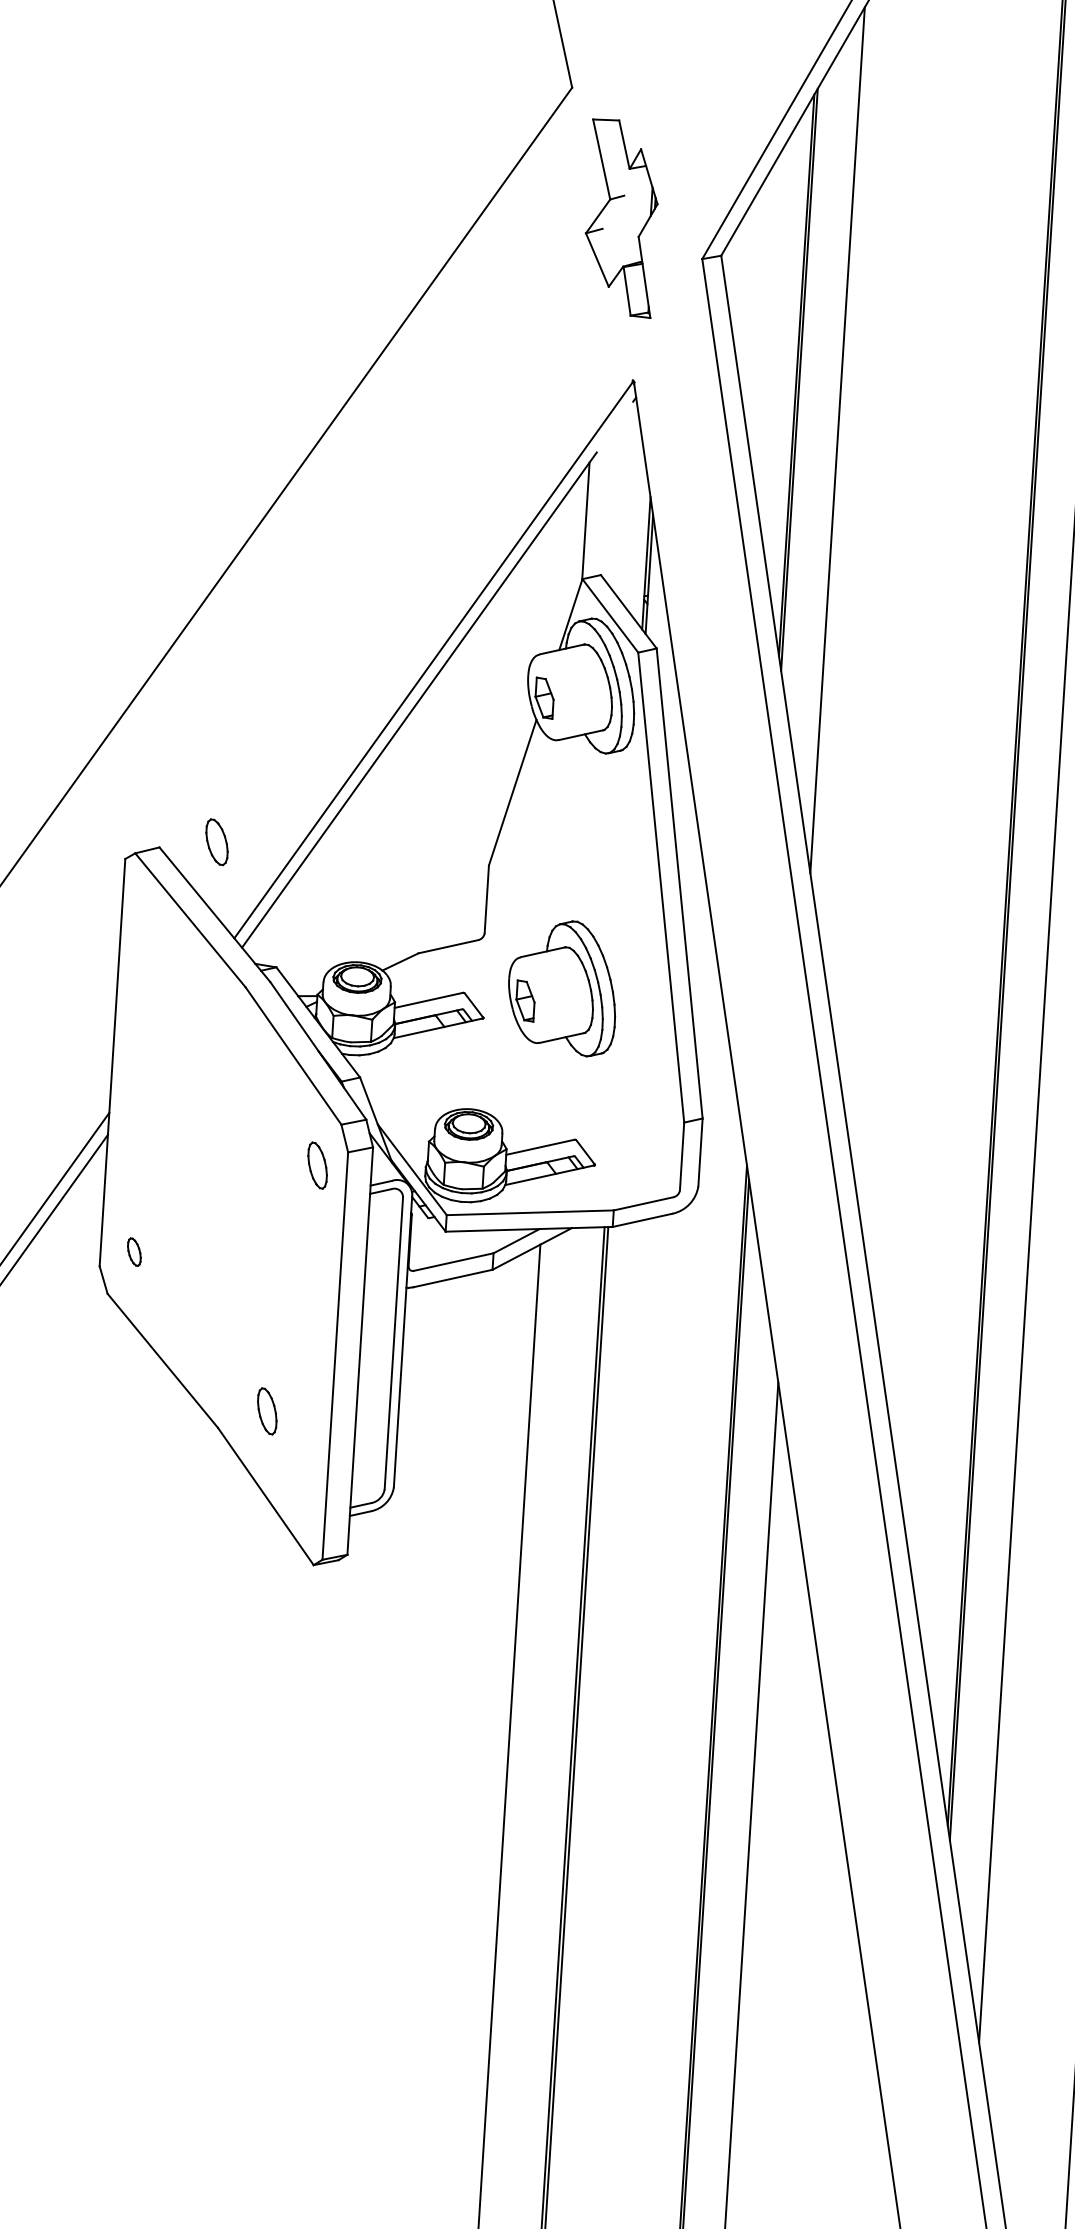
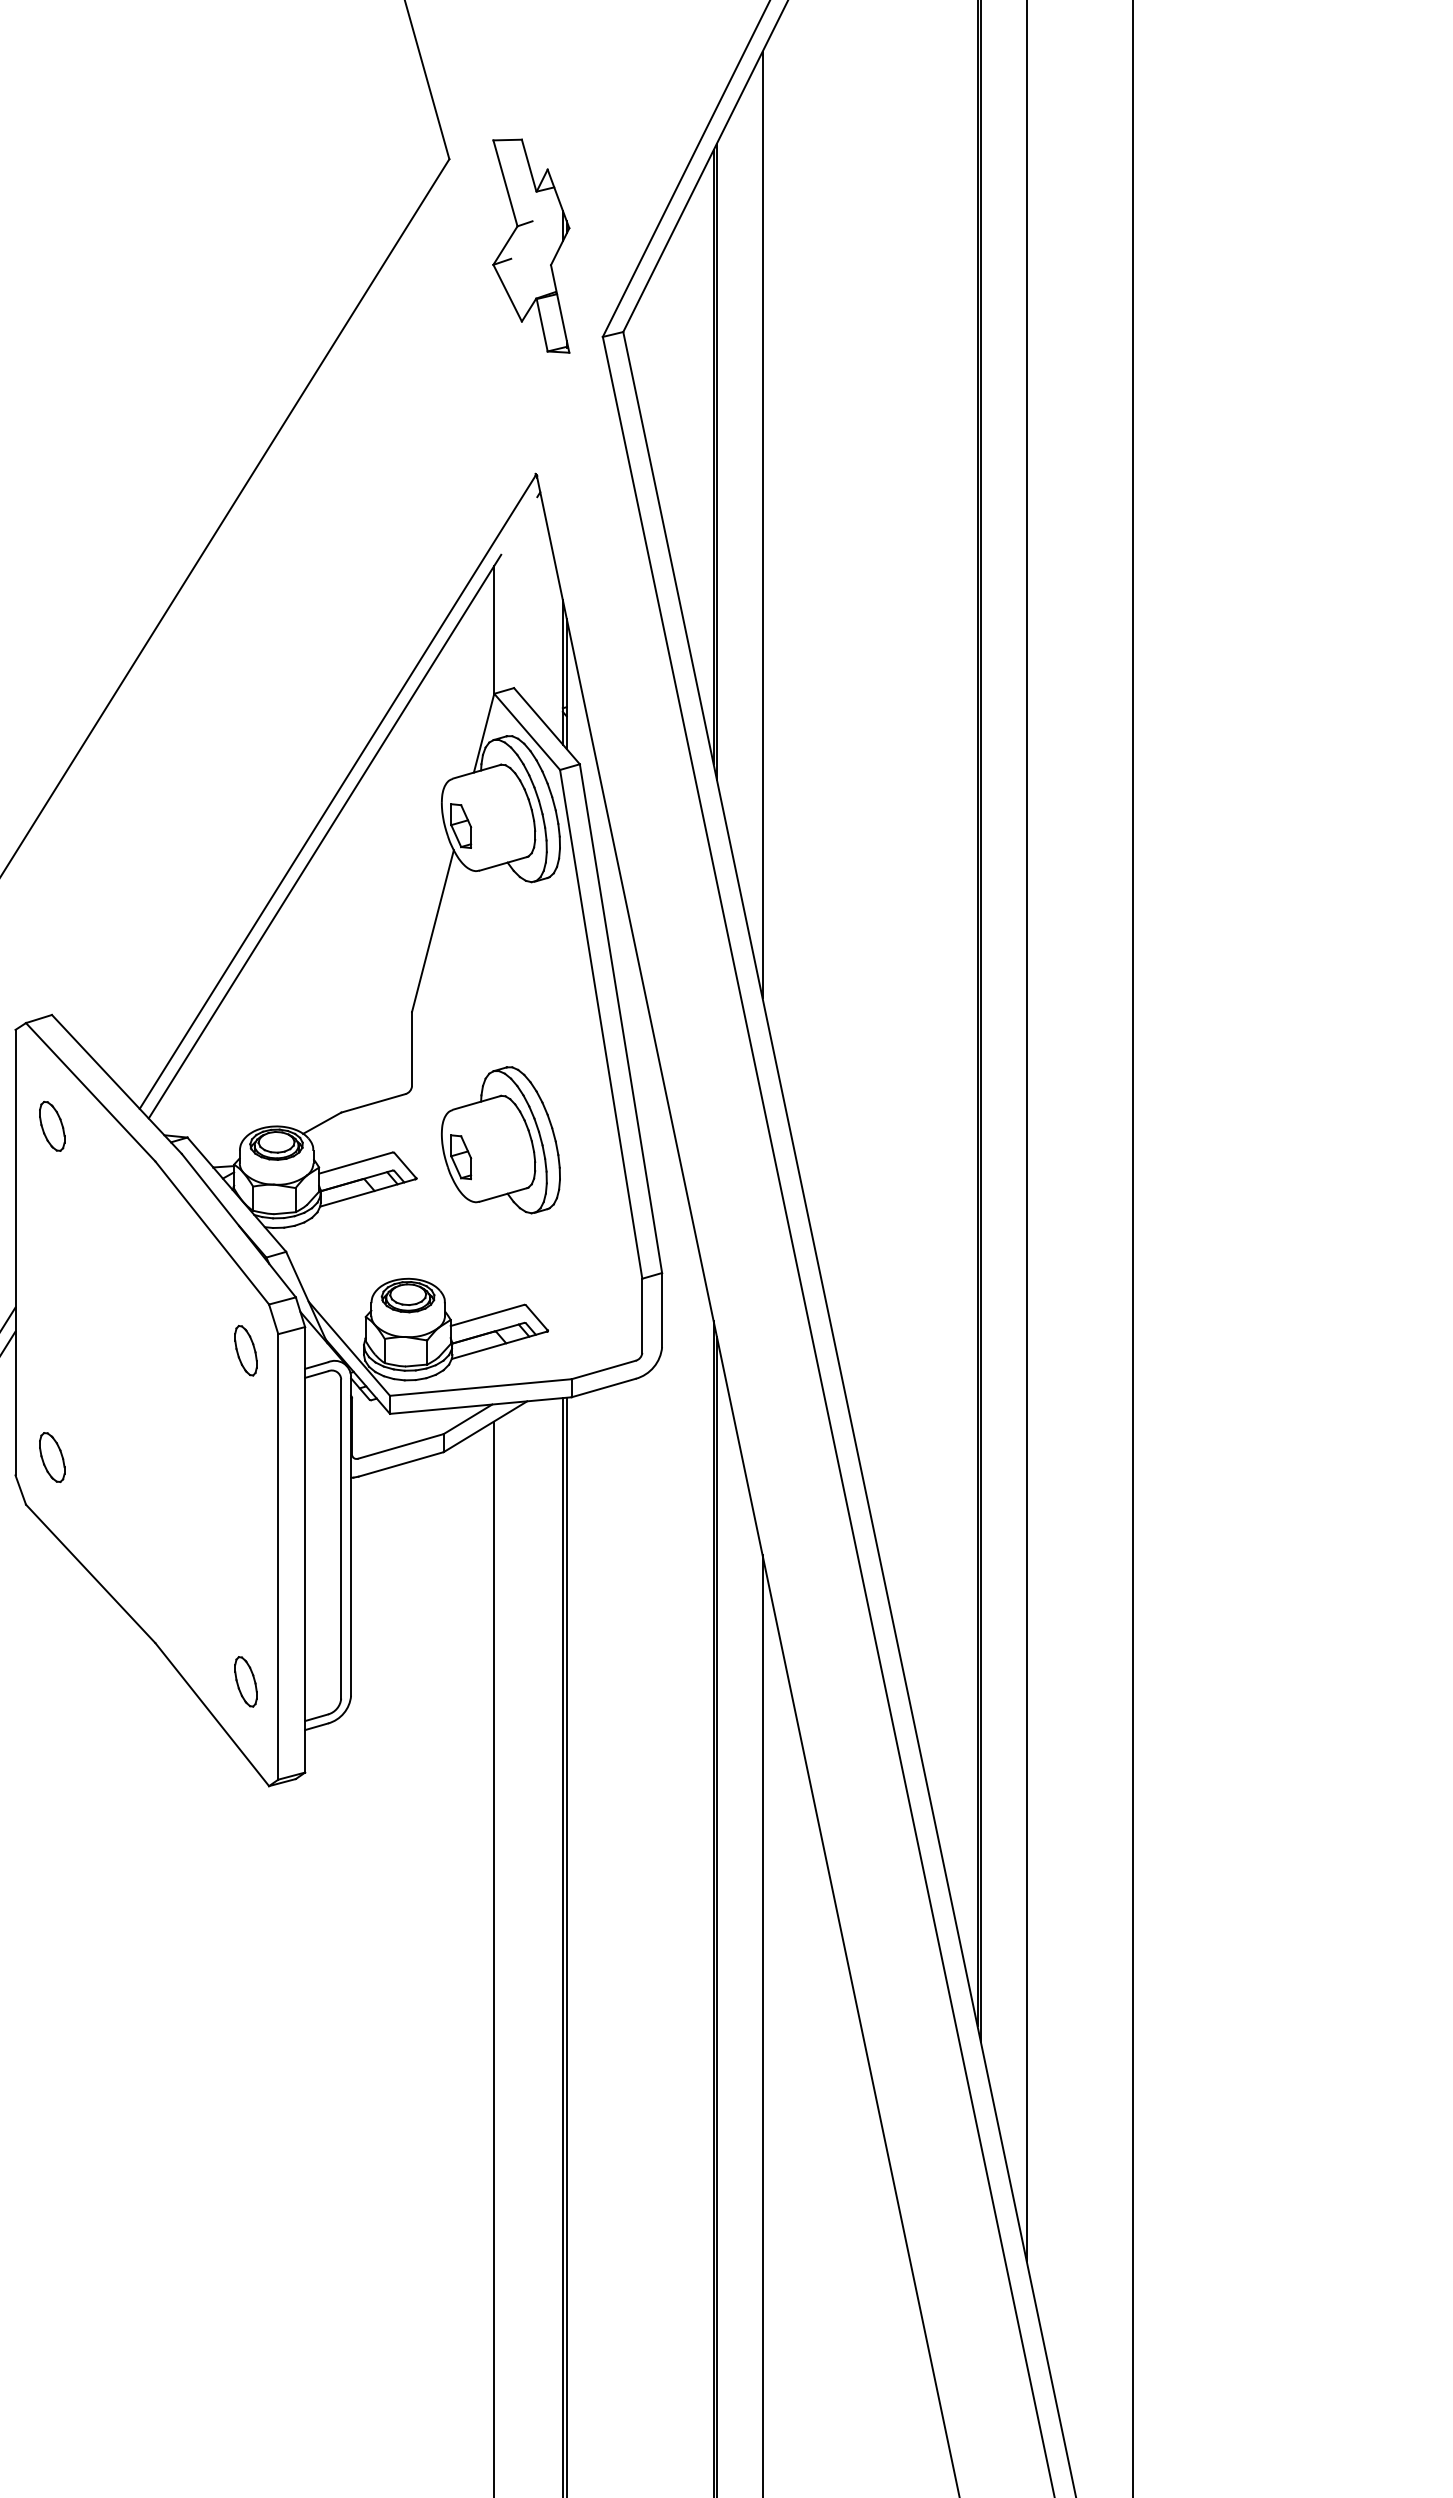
part: (621, 217) -> (531, 245), moved
part: (217, 842) -> (52, 1126), moved
part: (134, 1252) -> (52, 1457), size x1.67
part: (266, 1411) -> (245, 1681), moved

